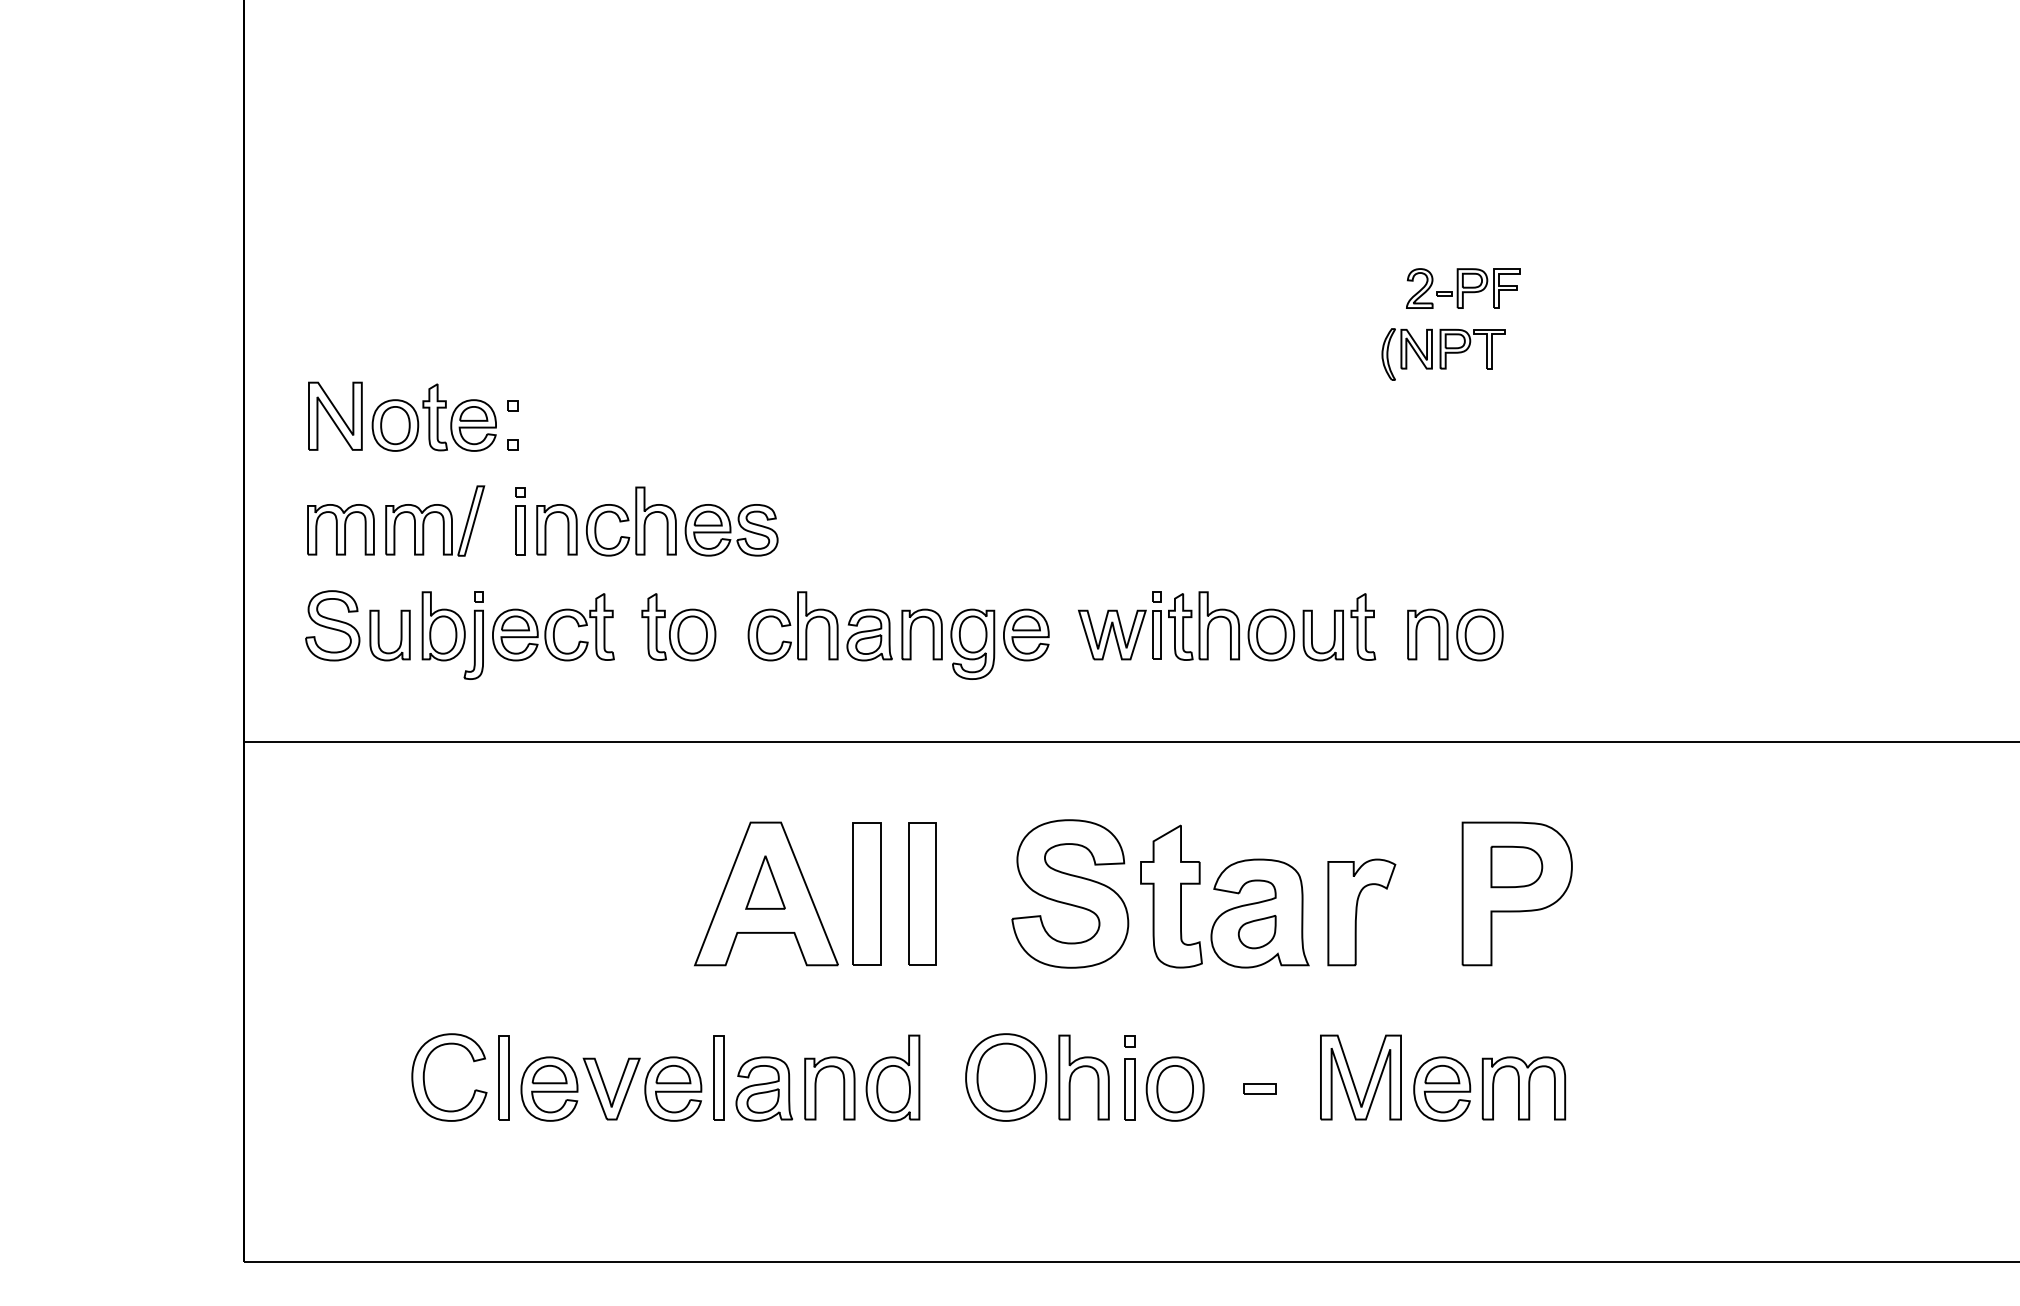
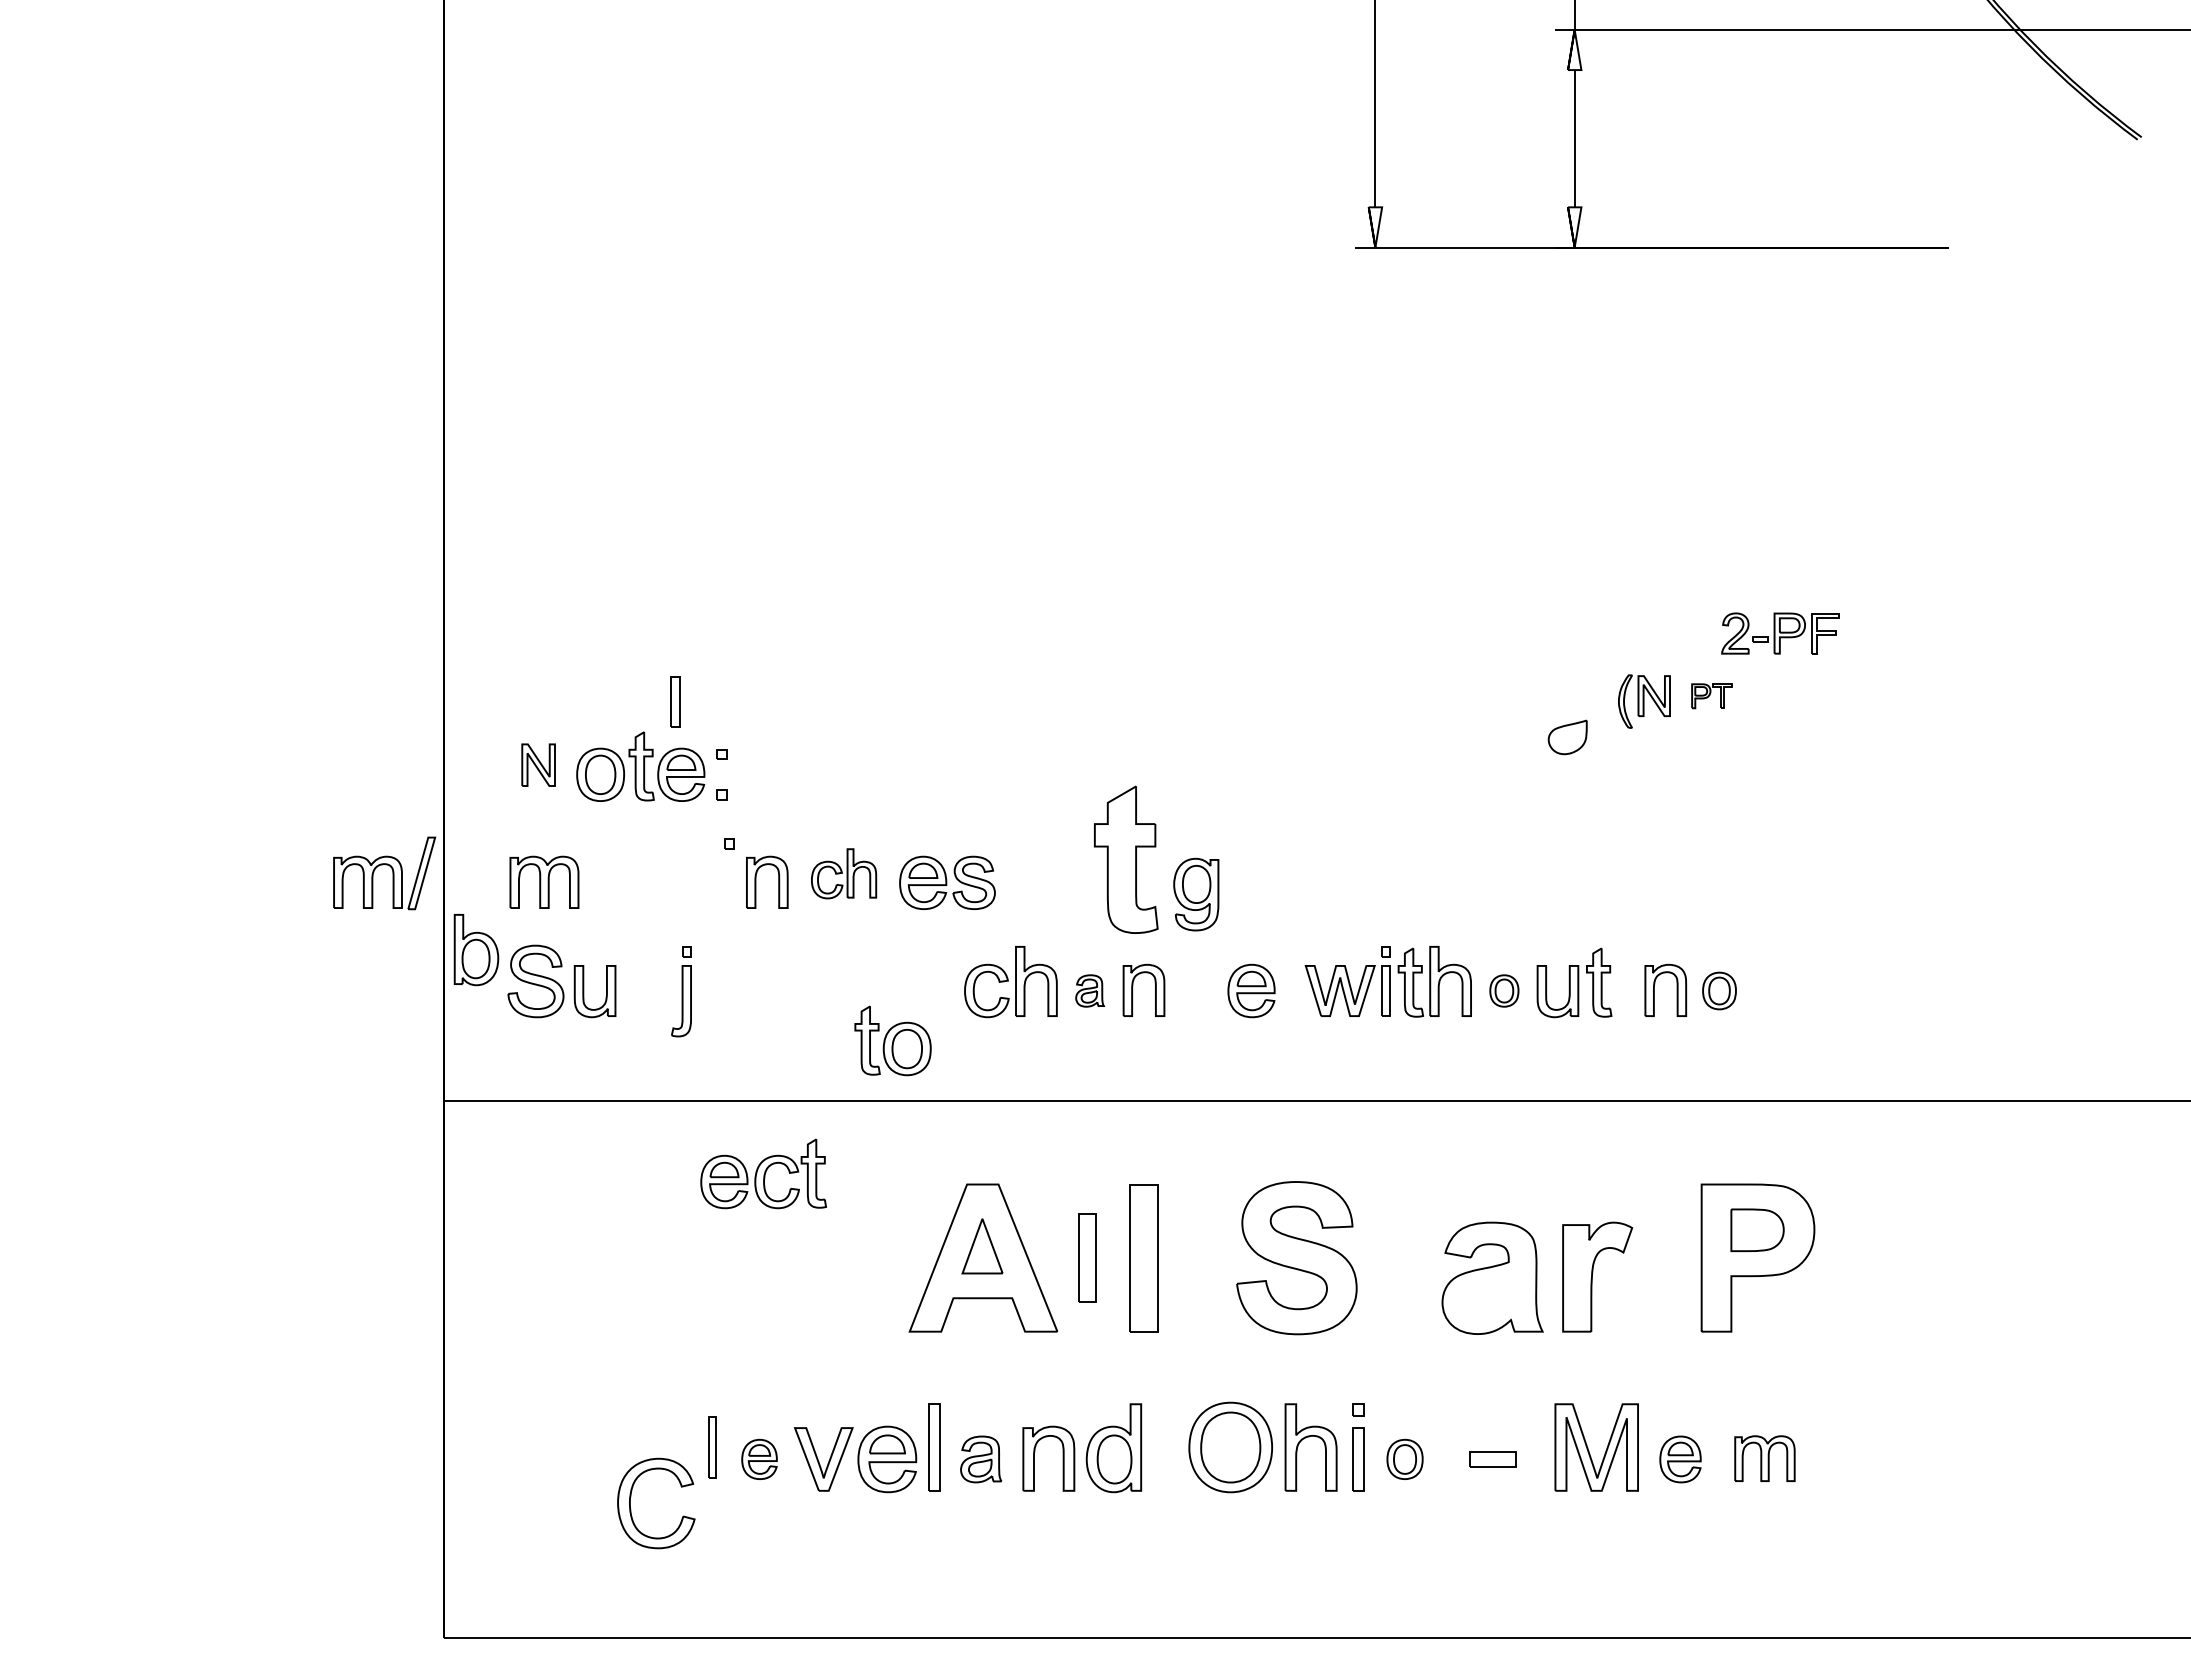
part: (1463, 288) -> (1780, 633), moved
part: (1472, 349) -> (1711, 696), size x0.6
part: (335, 415) -> (538, 764), size x0.6
part: (442, 521) -> (392, 873), moved
part: (630, 521) -> (843, 873), size x0.7
part: (520, 529) -> (675, 701), moved
part: (443, 626) -> (476, 950), moved
part: (553, 626) -> (763, 1173), moved
part: (678, 626) -> (892, 1040), moved
part: (869, 634) -> (1089, 990), size x0.6
part: (1271, 634) -> (1504, 990), size x0.6
part: (1479, 634) -> (1719, 990), size x0.7
part: (973, 644) -> (1196, 894), moved
part: (866, 894) -> (1086, 1258), size x0.6
part: (1171, 896) -> (1126, 859), moved
part: (1257, 932) -> (1567, 737), moved
part: (425, 1071) -> (631, 1497), moved
part: (503, 1077) -> (712, 1447), size x0.7
part: (1523, 1088) -> (1764, 1458), size x0.7
part: (549, 1089) -> (759, 1459), size x0.6
part: (763, 1089) -> (980, 1459), size x0.7
part: (1174, 1089) -> (1404, 1459), size x0.6
part: (1259, 1089) -> (1492, 1459), size x1.4
part: (1442, 1089) -> (1680, 1459), size x0.7

